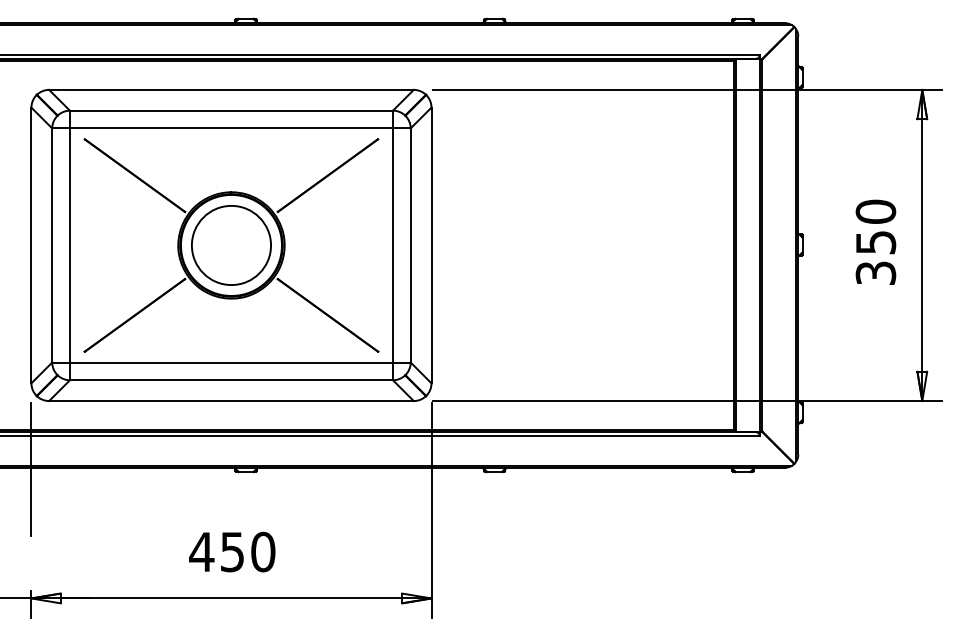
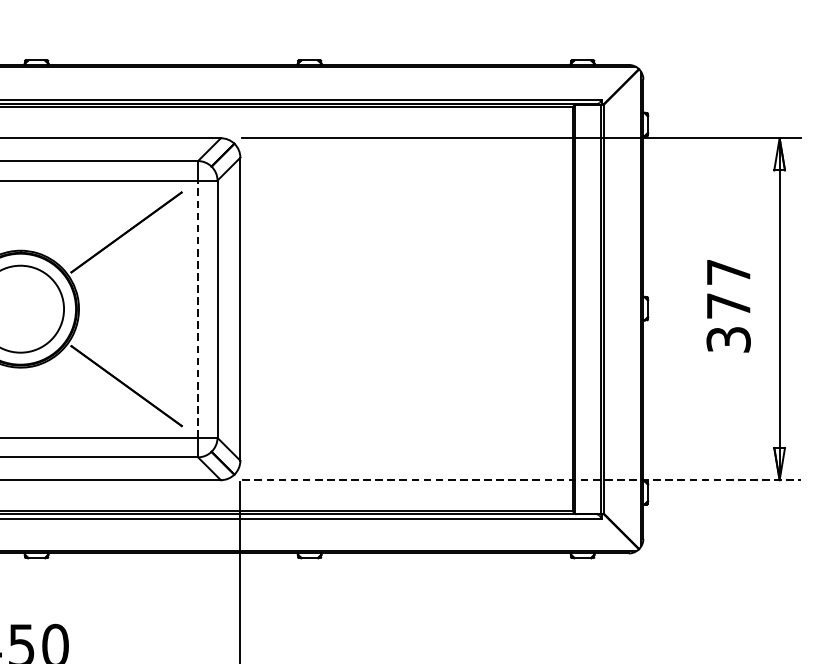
text: (875, 226) -> (728, 288), 350 -> 377
line: (393, 244) -> (198, 308), solid -> dashed
line: (688, 401) -> (522, 480), solid -> dashed

